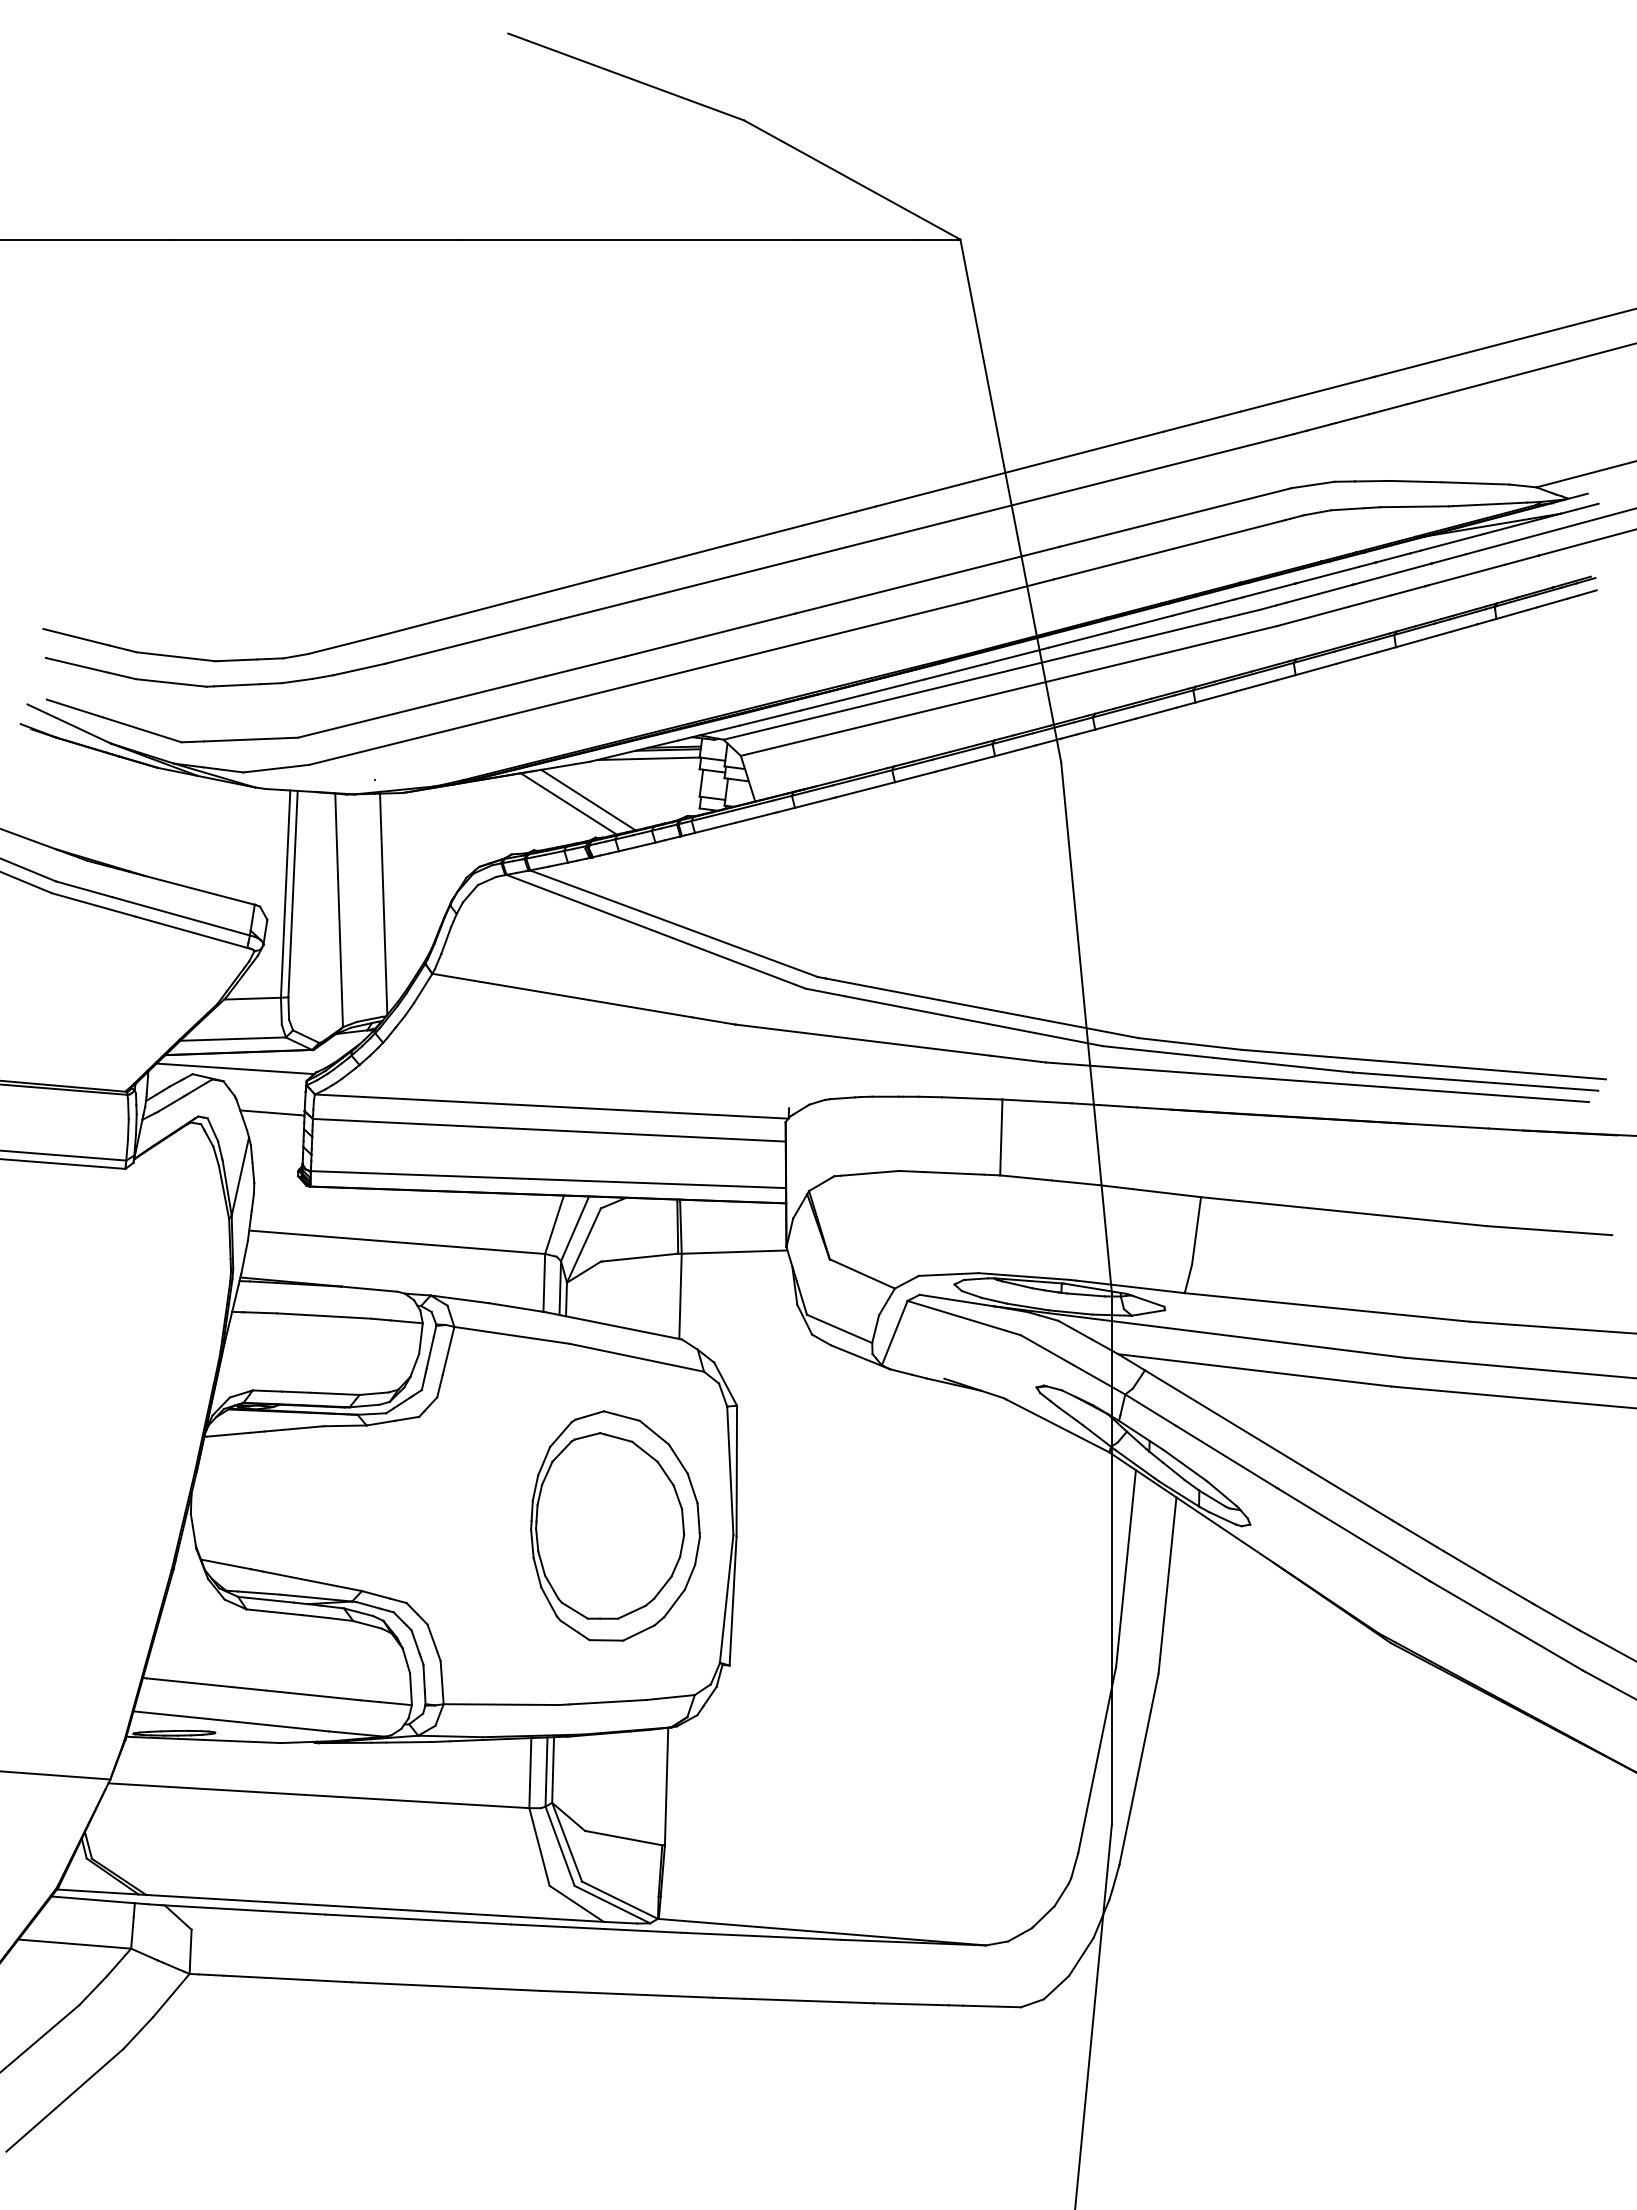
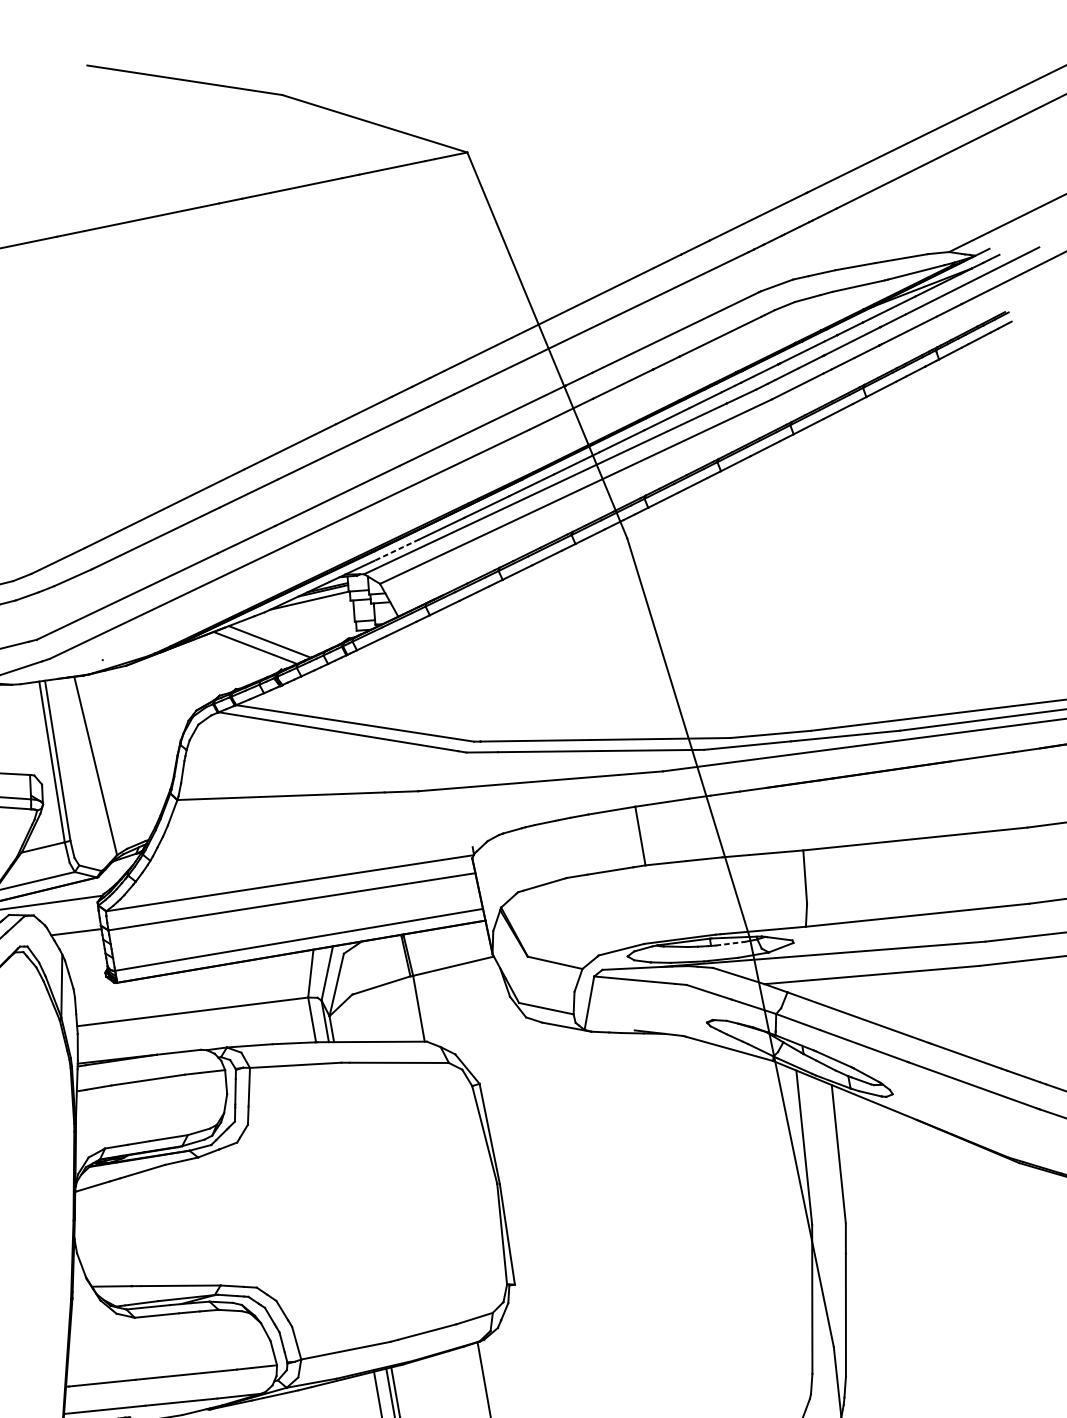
line: (770, 718) -> (396, 550), solid -> dashed
line: (383, 903) -> (128, 753), removed
line: (1086, 1294) -> (730, 943), solid -> dashed
part: (615, 1525) -> (405, 1195), removed

